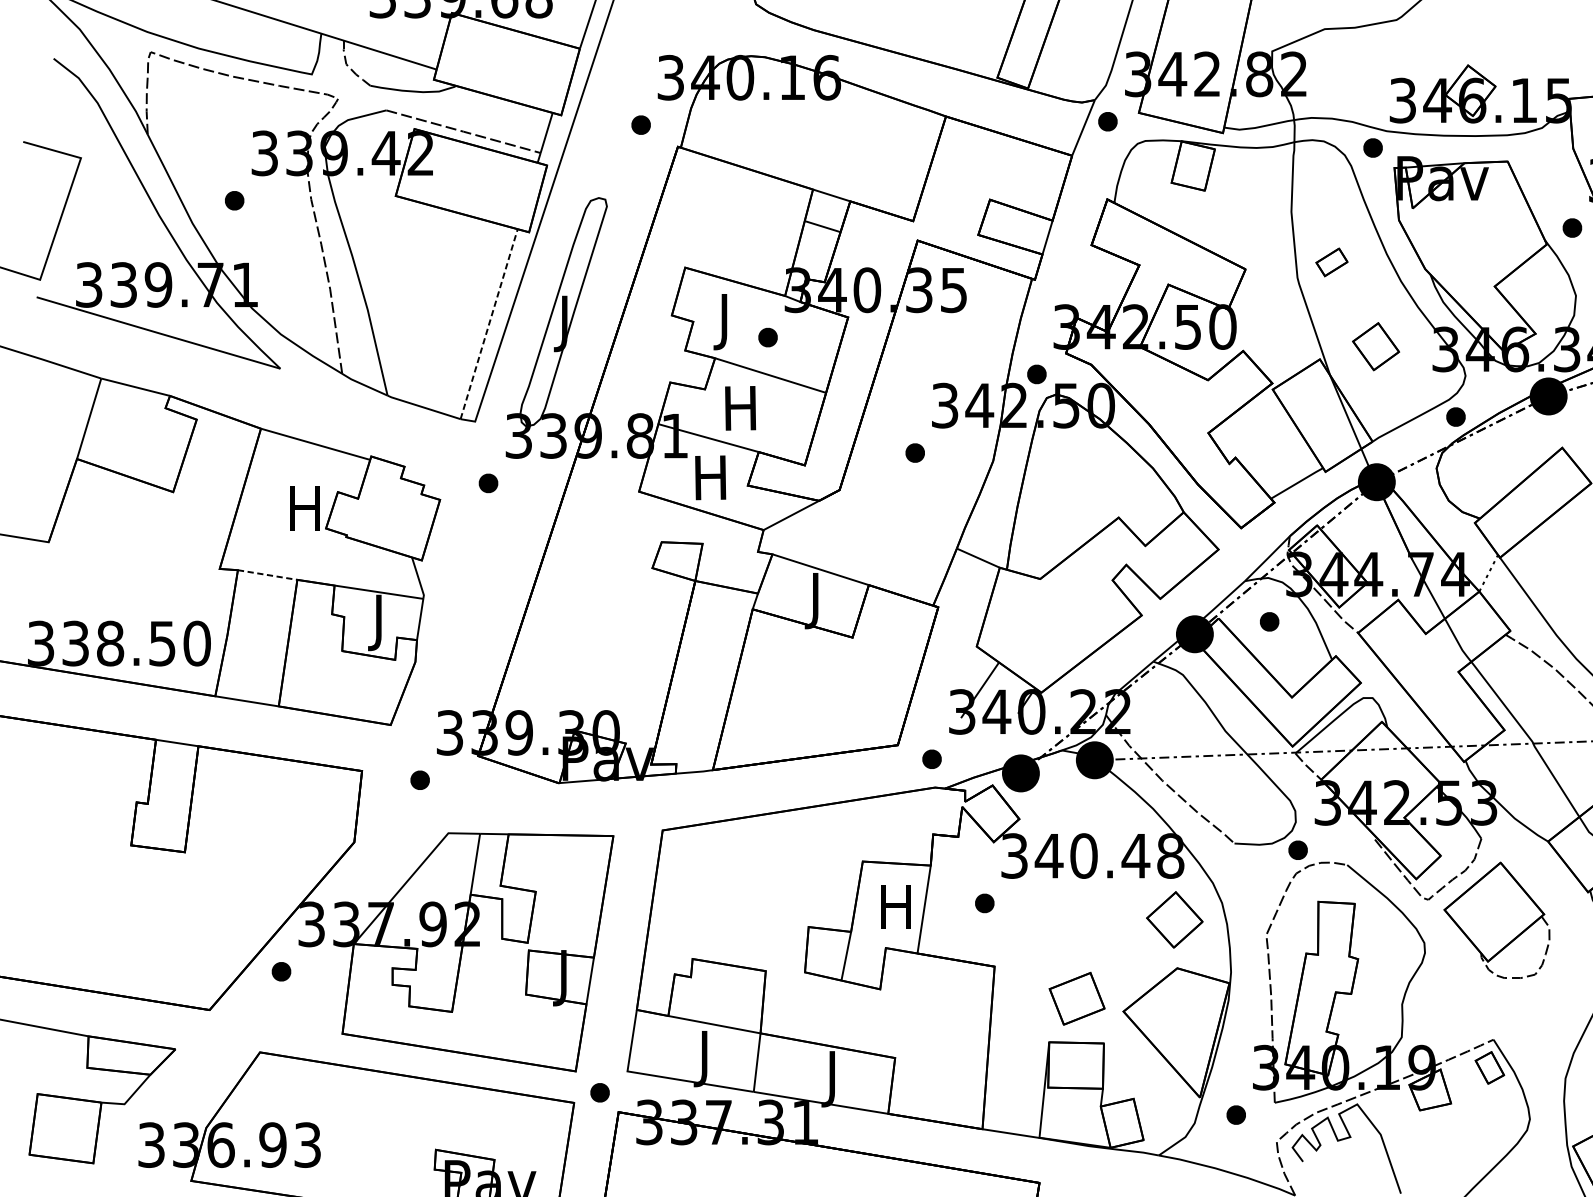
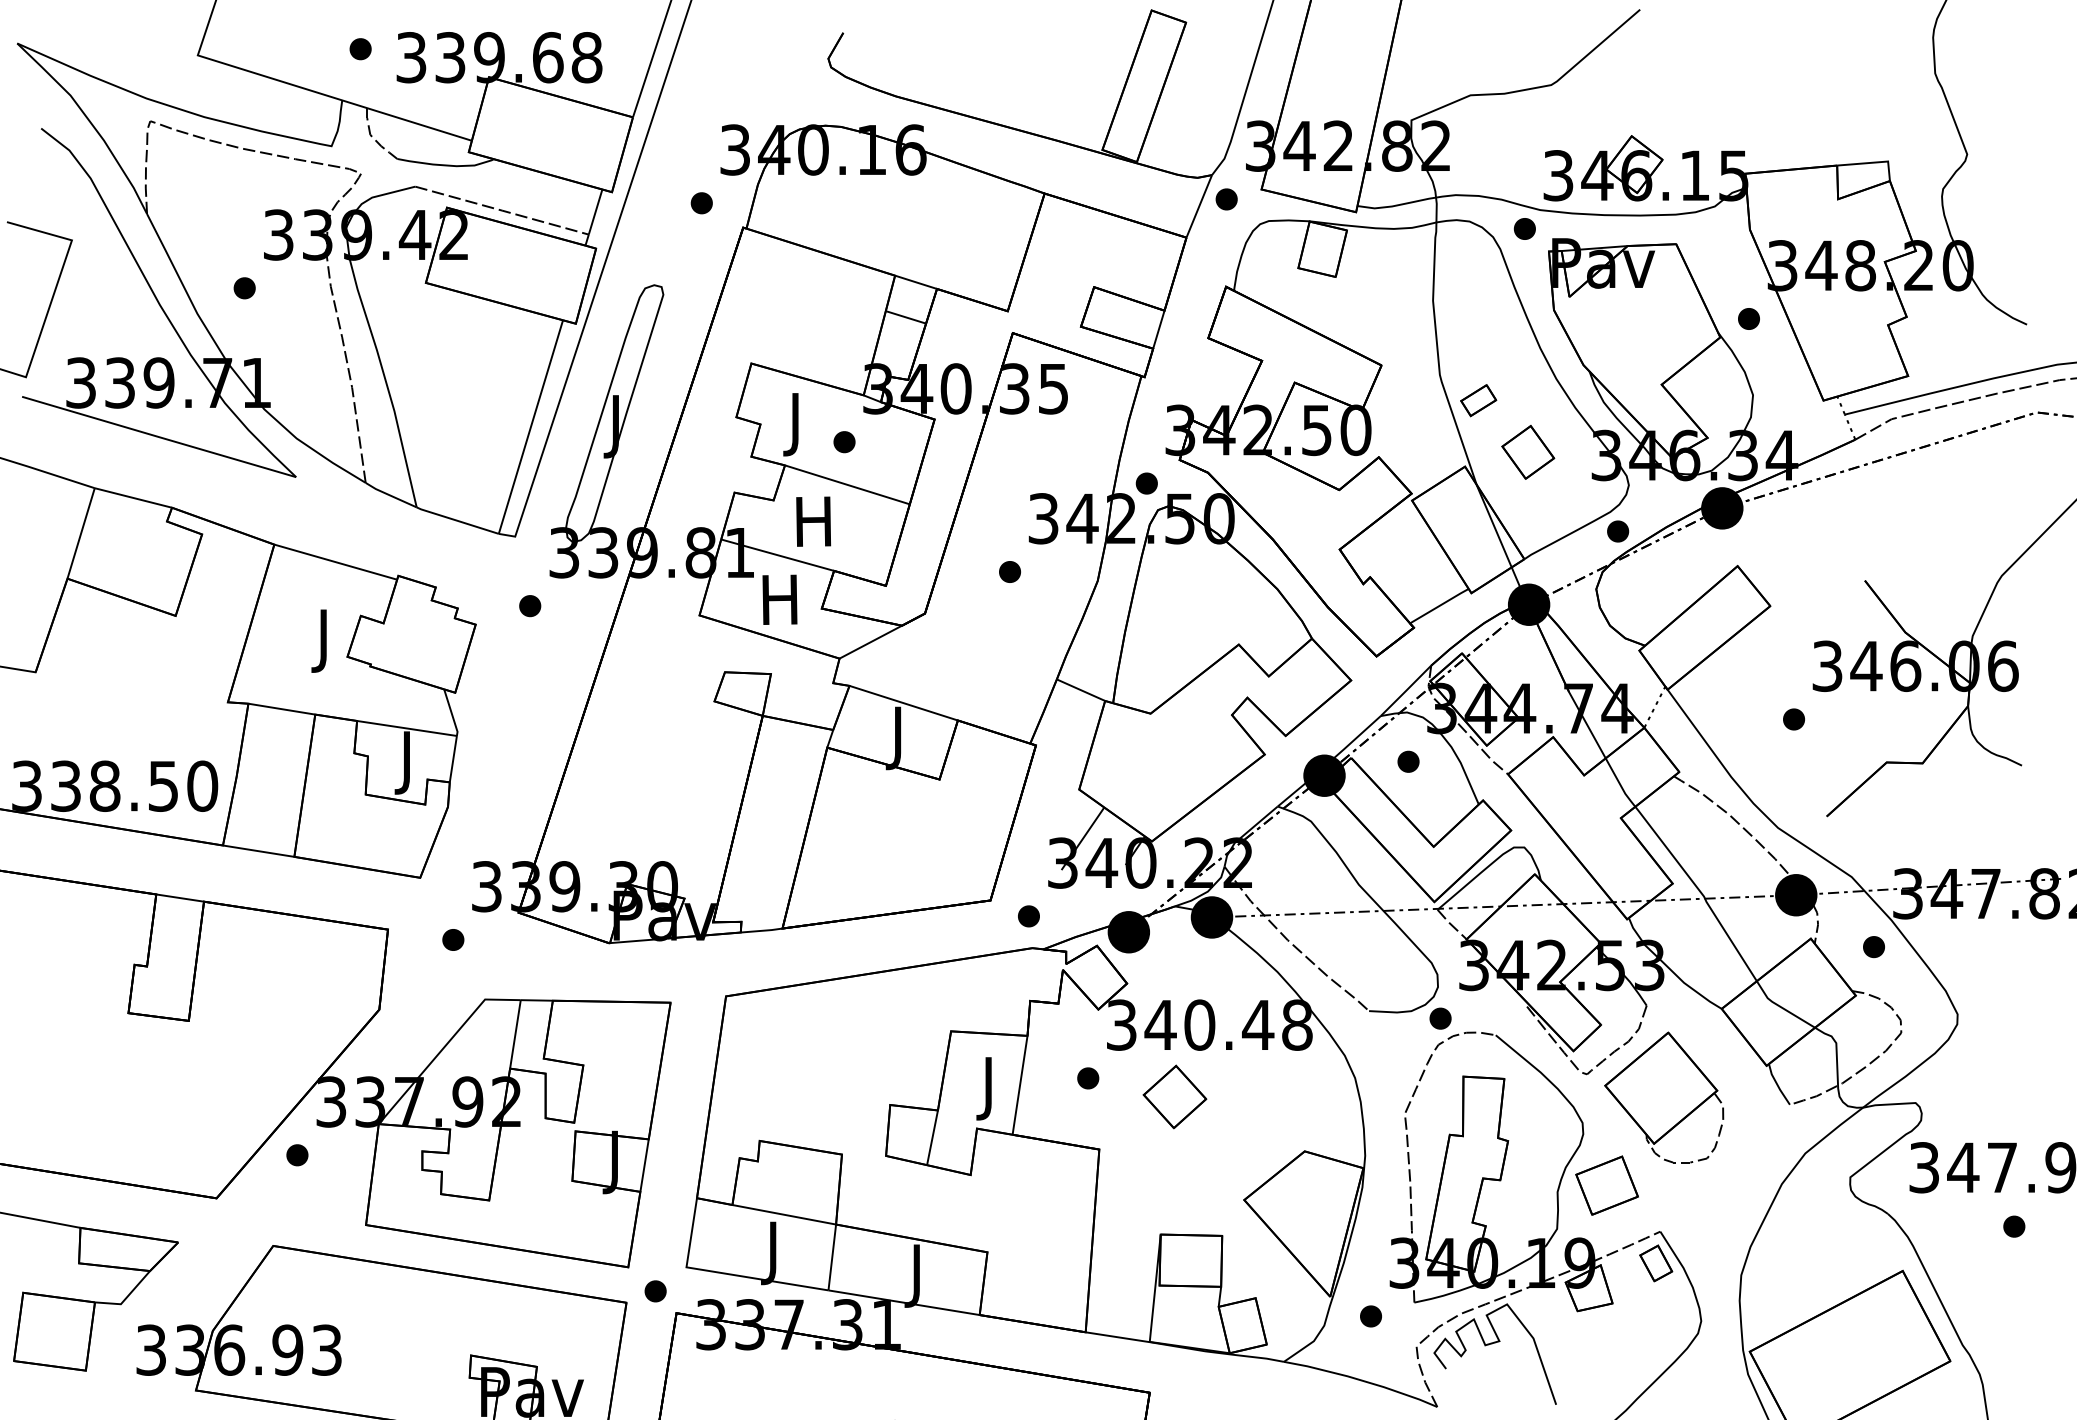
part: (1331, 262) -> (1478, 400), moved
line: (488, 324) -> (530, 427), dashed -> solid
text: (304, 513) -> (323, 640), H -> J
line: (267, 575) -> (281, 709), dashed -> solid
text: (896, 912) -> (988, 1088), H -> J
part: (1174, 919) -> (1174, 1096), moved
part: (1076, 998) -> (1606, 1185), moved

